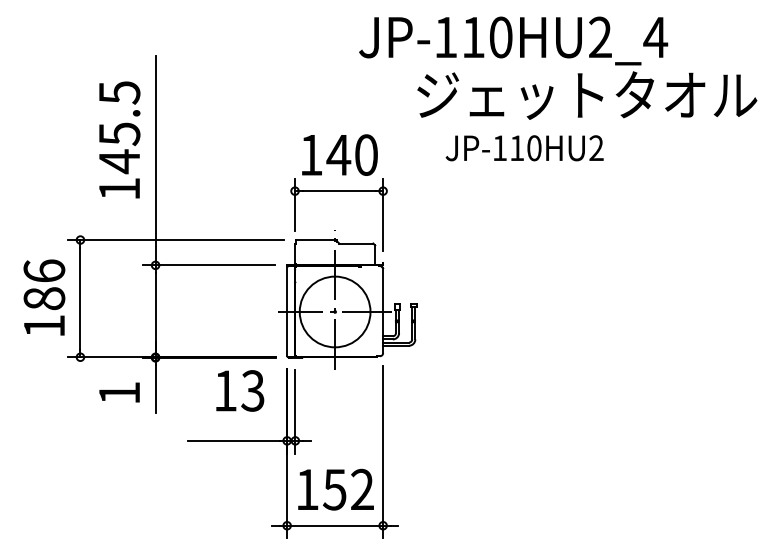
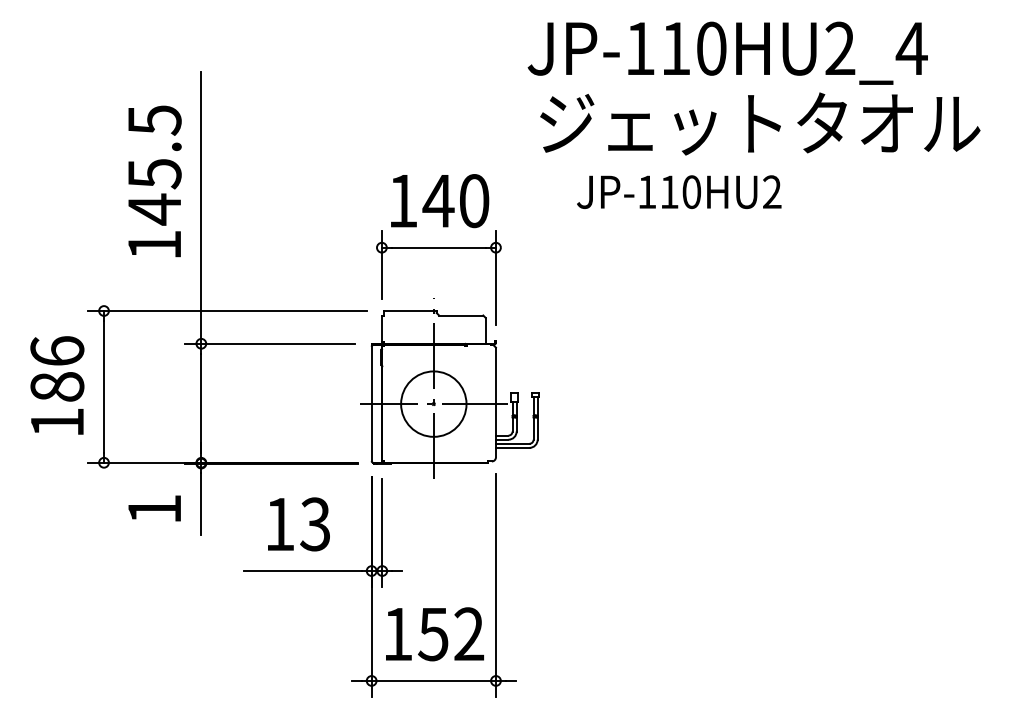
text: (513, 40) -> (727, 52), moved
circle: (334, 311) -> (433, 403), size x0.71
text: (239, 391) -> (298, 524), moved

